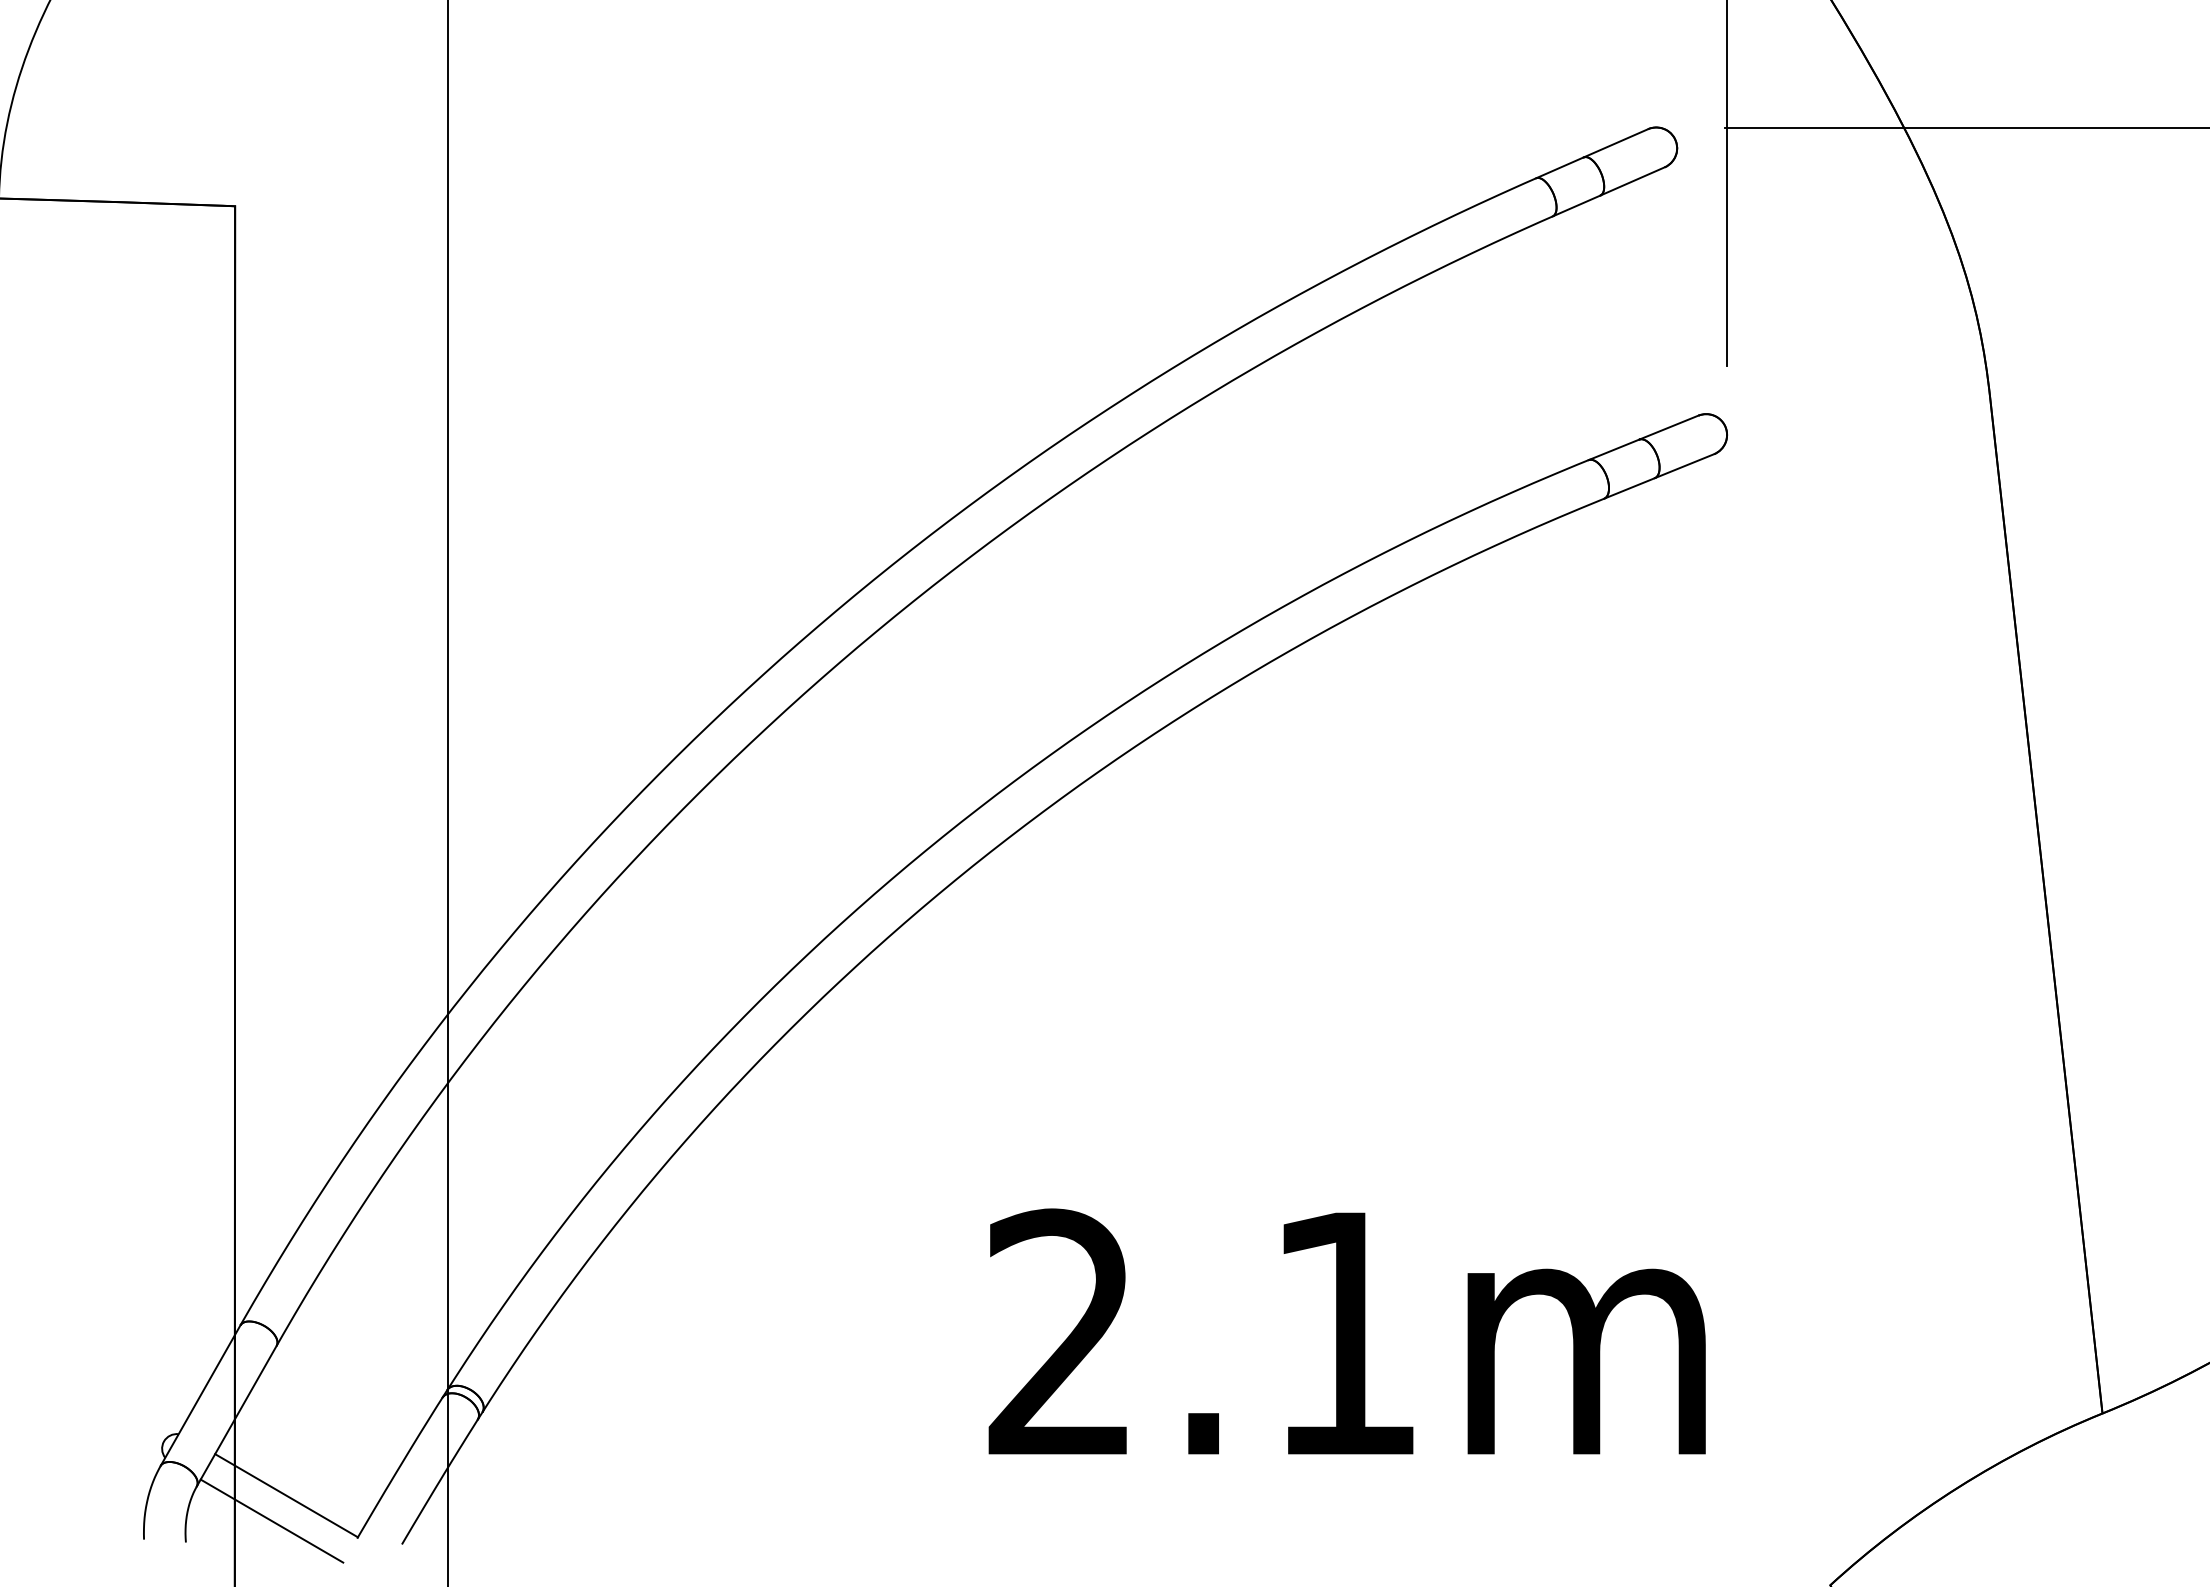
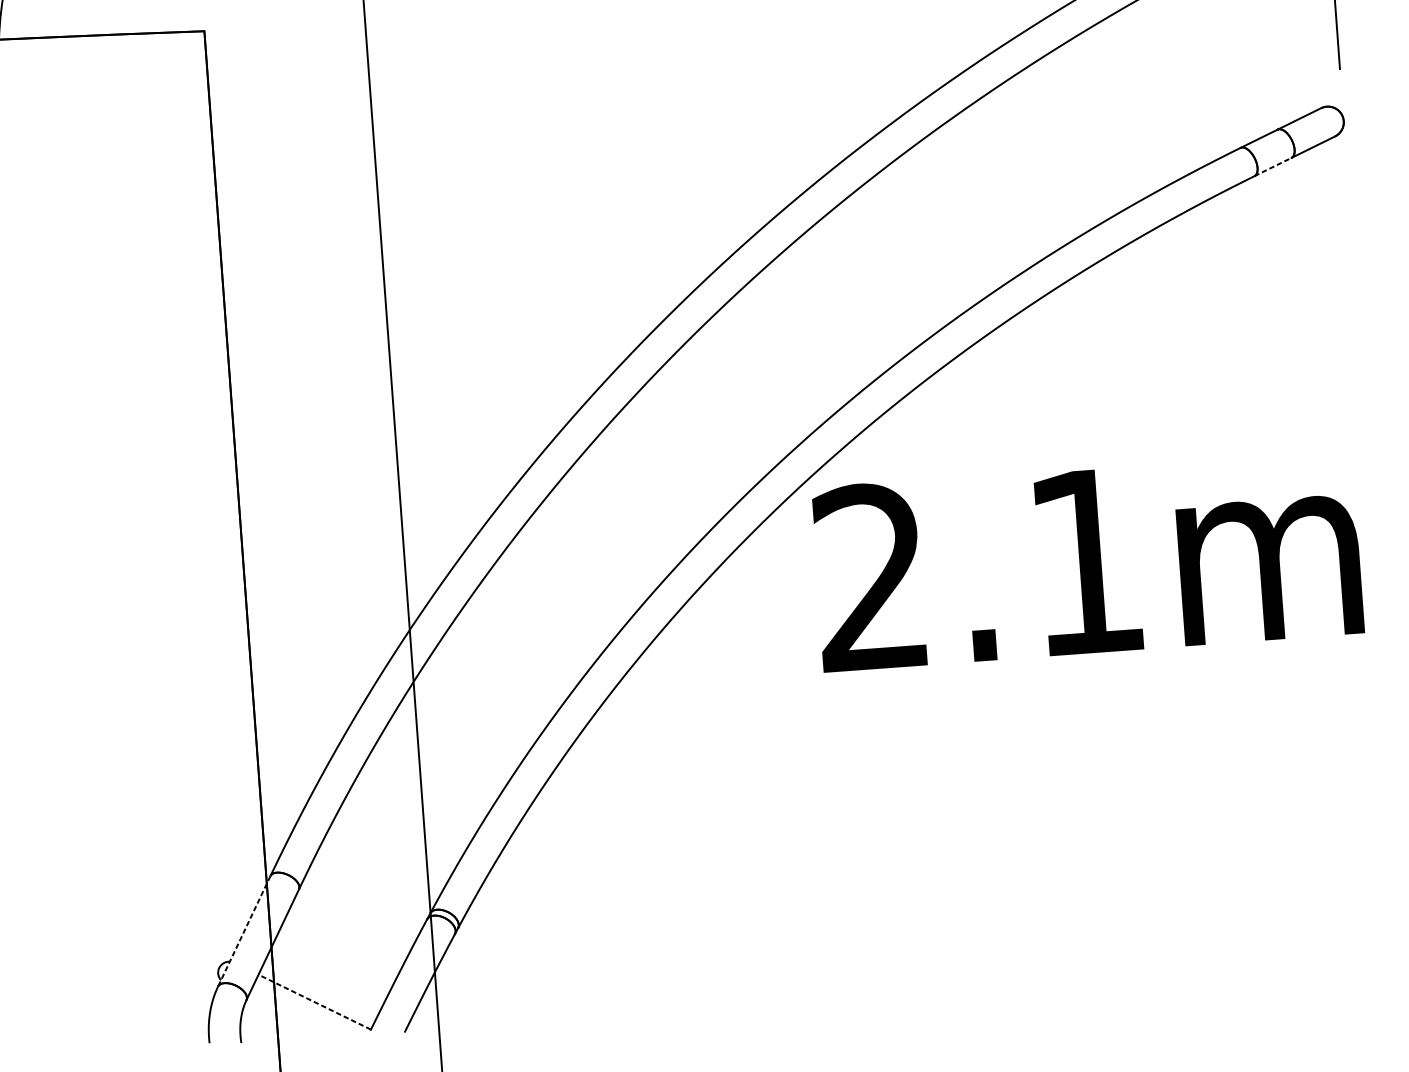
line: (1630, 488) -> (1273, 167), solid -> dashed
text: (1346, 1331) -> (1087, 560), moved
line: (200, 1395) -> (244, 931), solid -> dashed
line: (286, 1495) -> (314, 1002), solid -> dashed
line: (271, 1520) -> (304, 1021), removed

